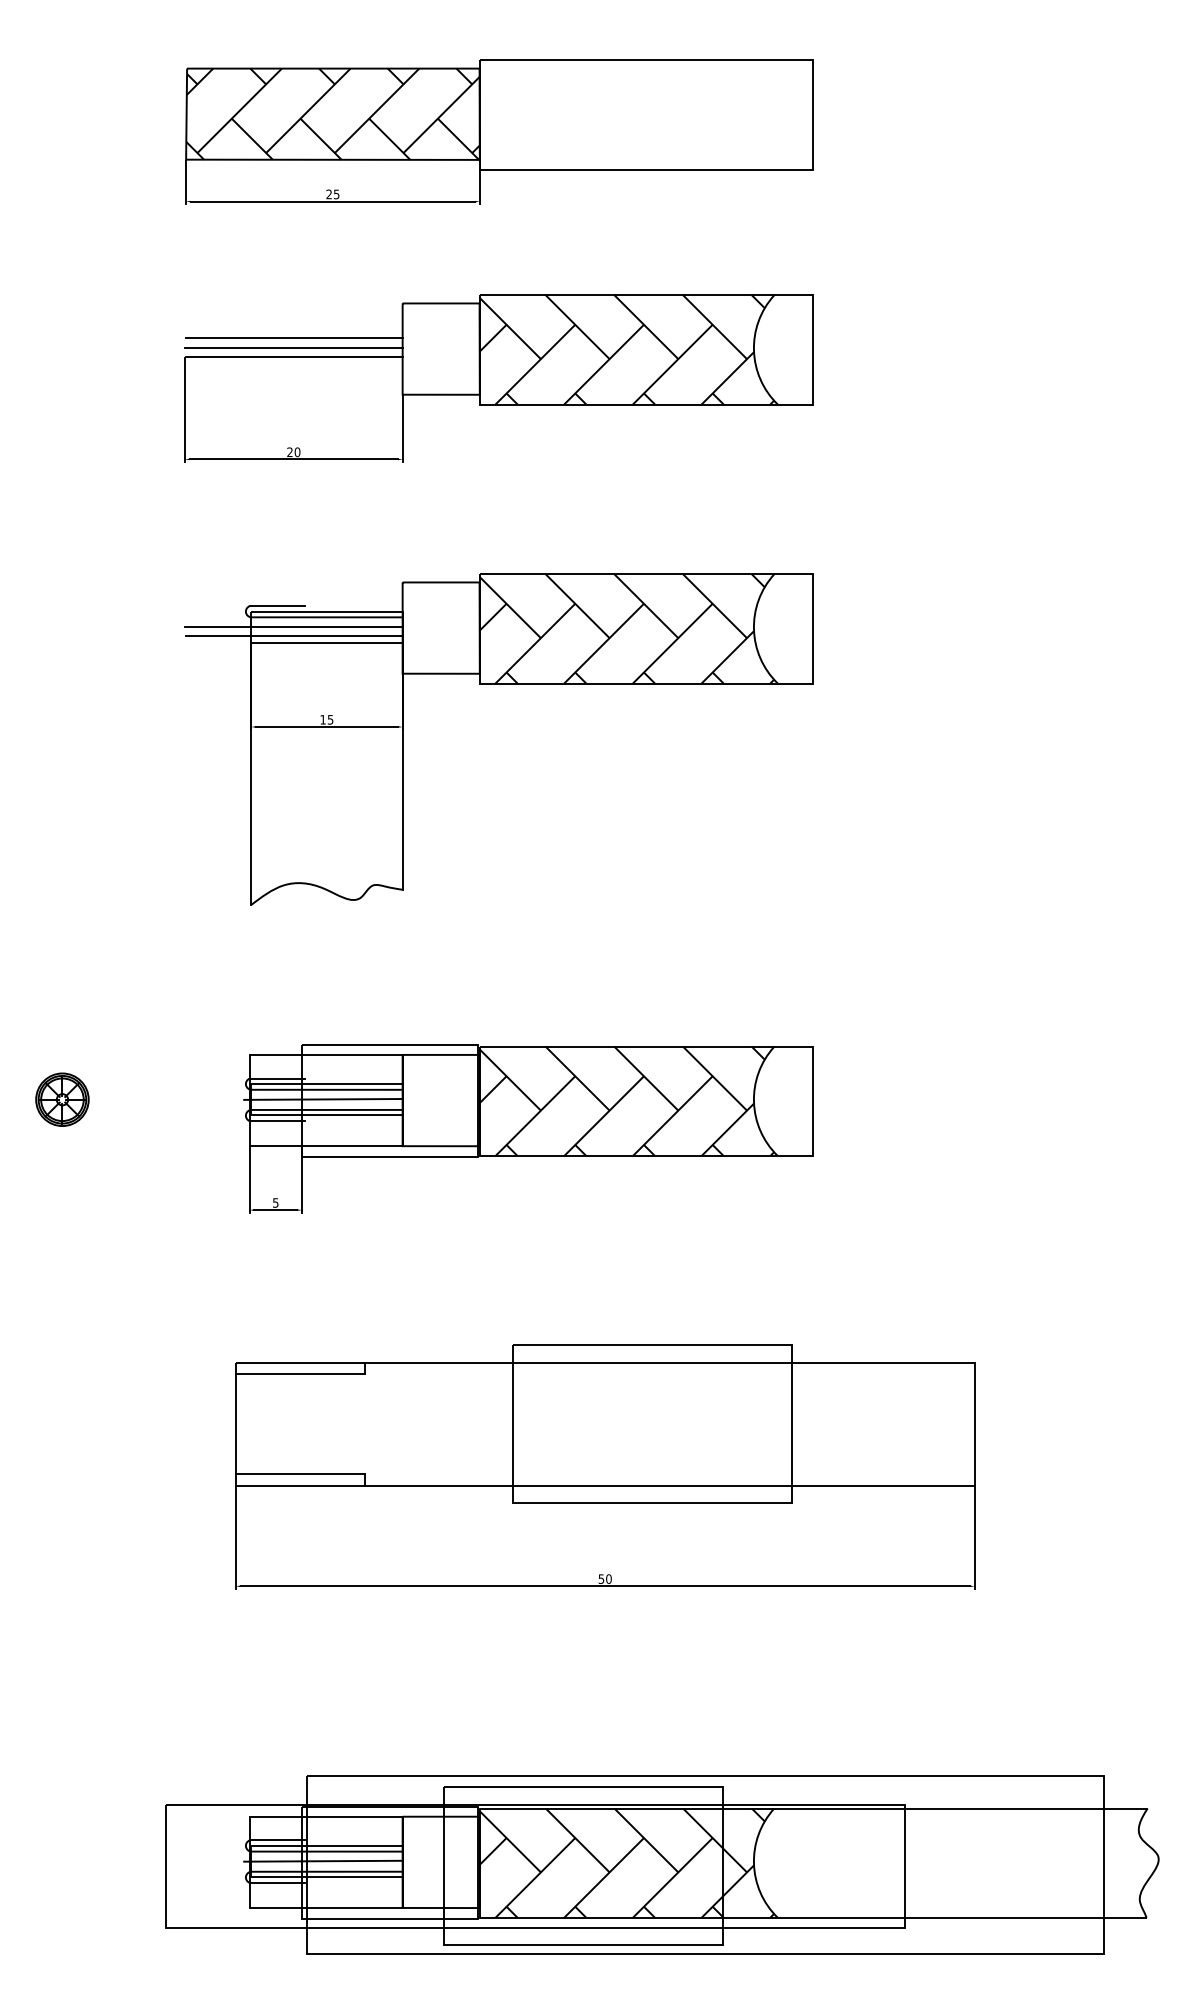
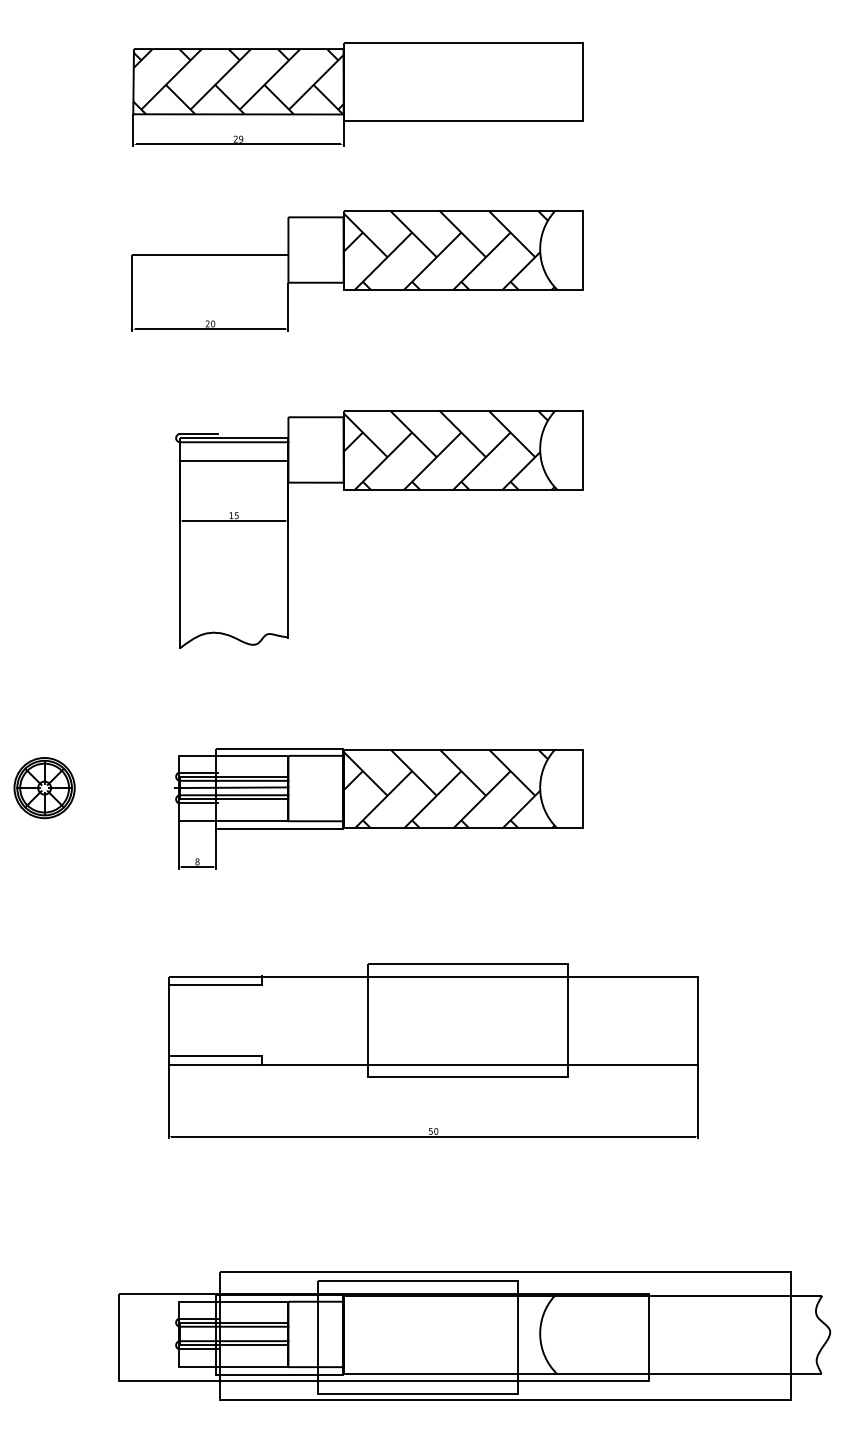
text: (336, 193) -> (241, 138), 25 -> 29
line: (294, 338) -> (210, 242), removed
line: (293, 347) -> (210, 248), removed
line: (293, 626) -> (210, 448), removed
line: (294, 635) -> (210, 455), removed
part: (62, 1099) -> (44, 787), size x1.6
text: (275, 1202) -> (197, 861), 5 -> 8
line: (323, 1860) -> (231, 1333), removed
hatch: (626, 1862) -> (448, 1334), removed

